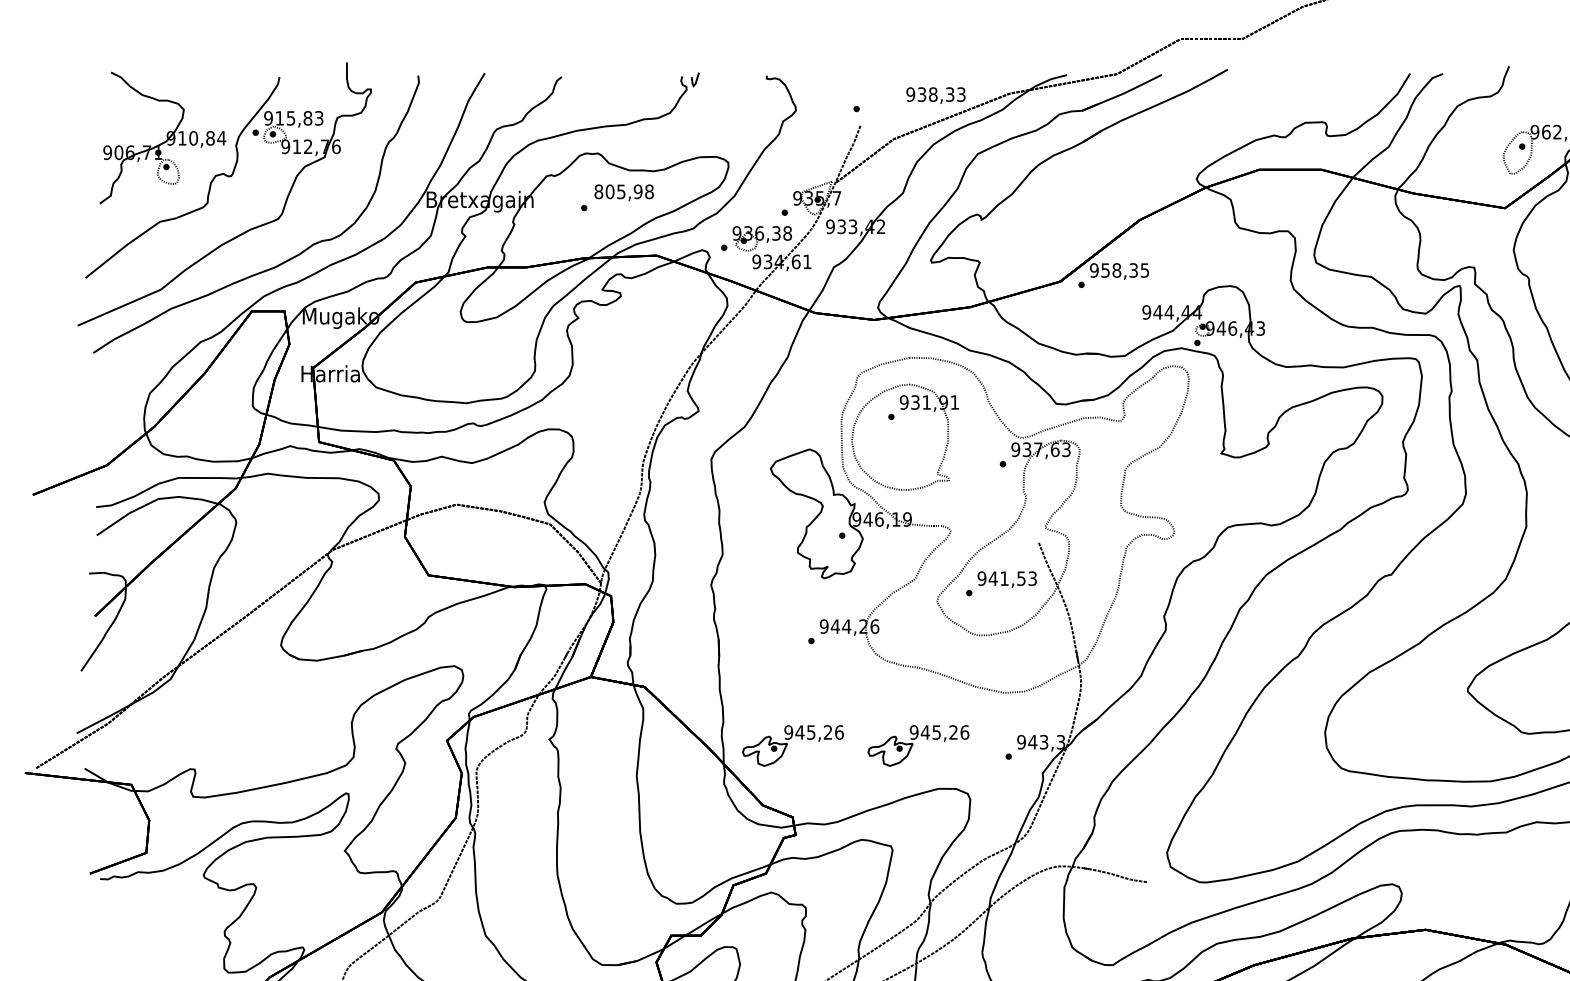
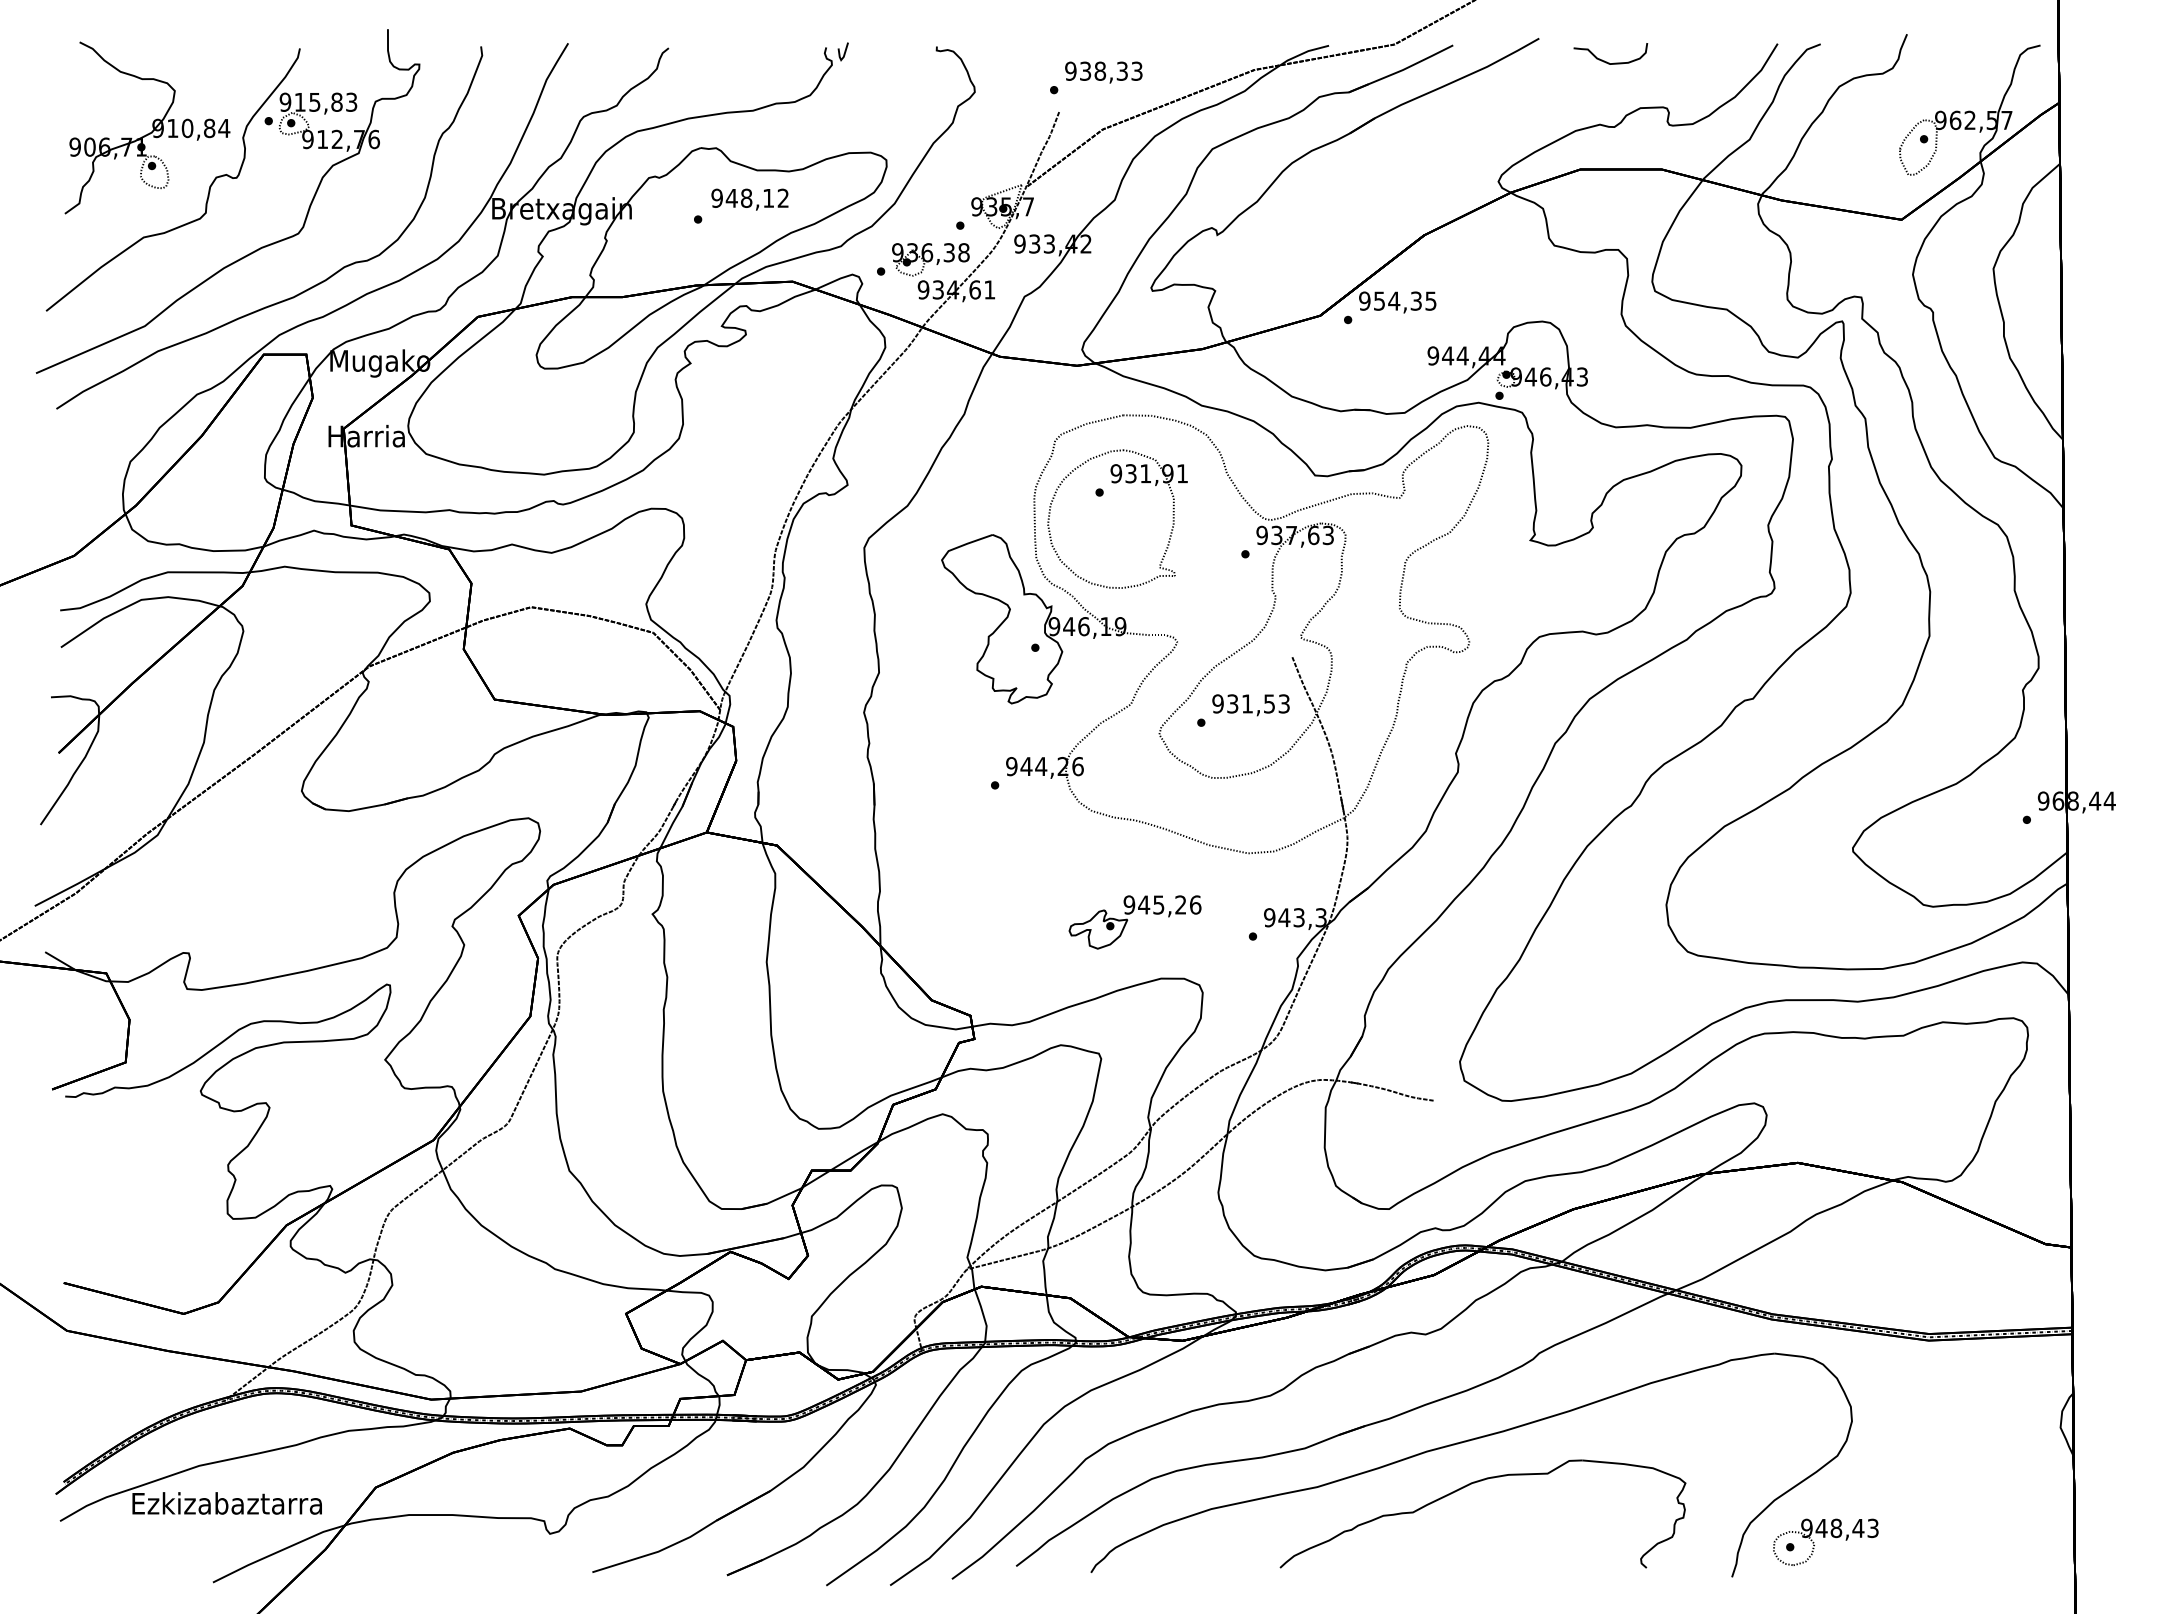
curve: (1280, 87) -> (1607, 61), added
text: (935, 95) -> (1103, 72), moved
text: (624, 191) -> (750, 197), 805,98 -> 948,12
text: (1117, 269) -> (1394, 300), 958,35 -> 954,35
text: (993, 578) -> (1232, 703), 941,53 -> 931,53
part: (788, 744) -> (964, 920), removed

